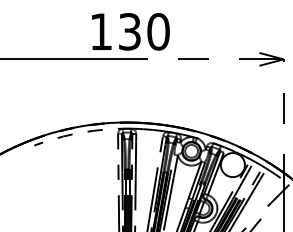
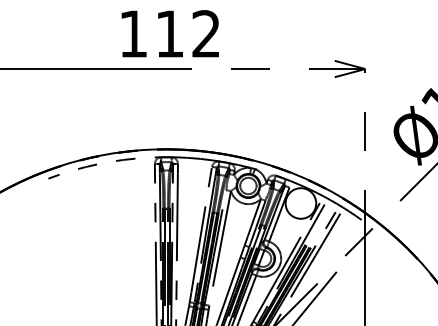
text: (144, 32) -> (188, 34), 130 -> 112

